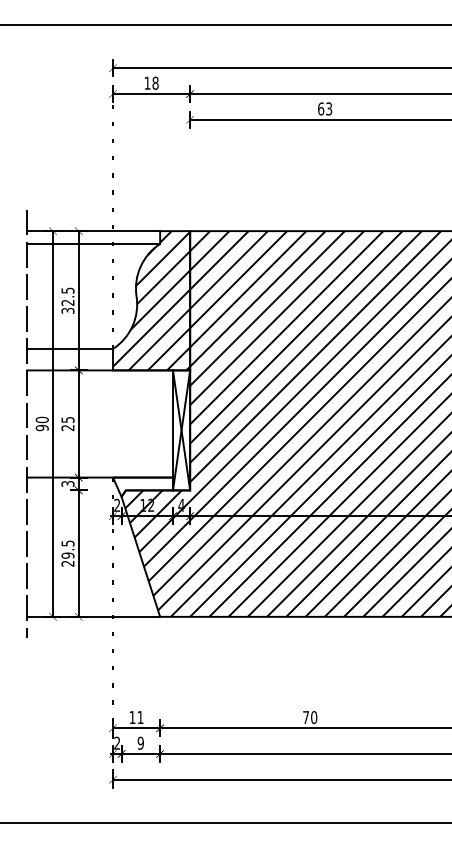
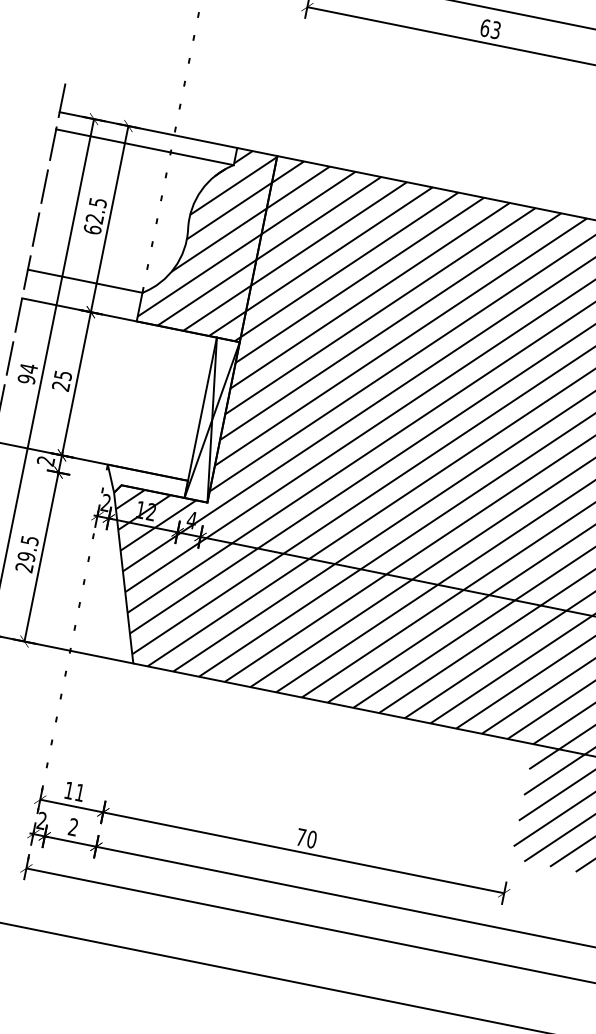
text: (67, 310) -> (92, 229), 32.5 -> 62.5
text: (41, 419) -> (27, 367), 90 -> 94
text: (68, 483) -> (46, 460), 3 -> 2
text: (140, 742) -> (73, 826), 9 -> 2

